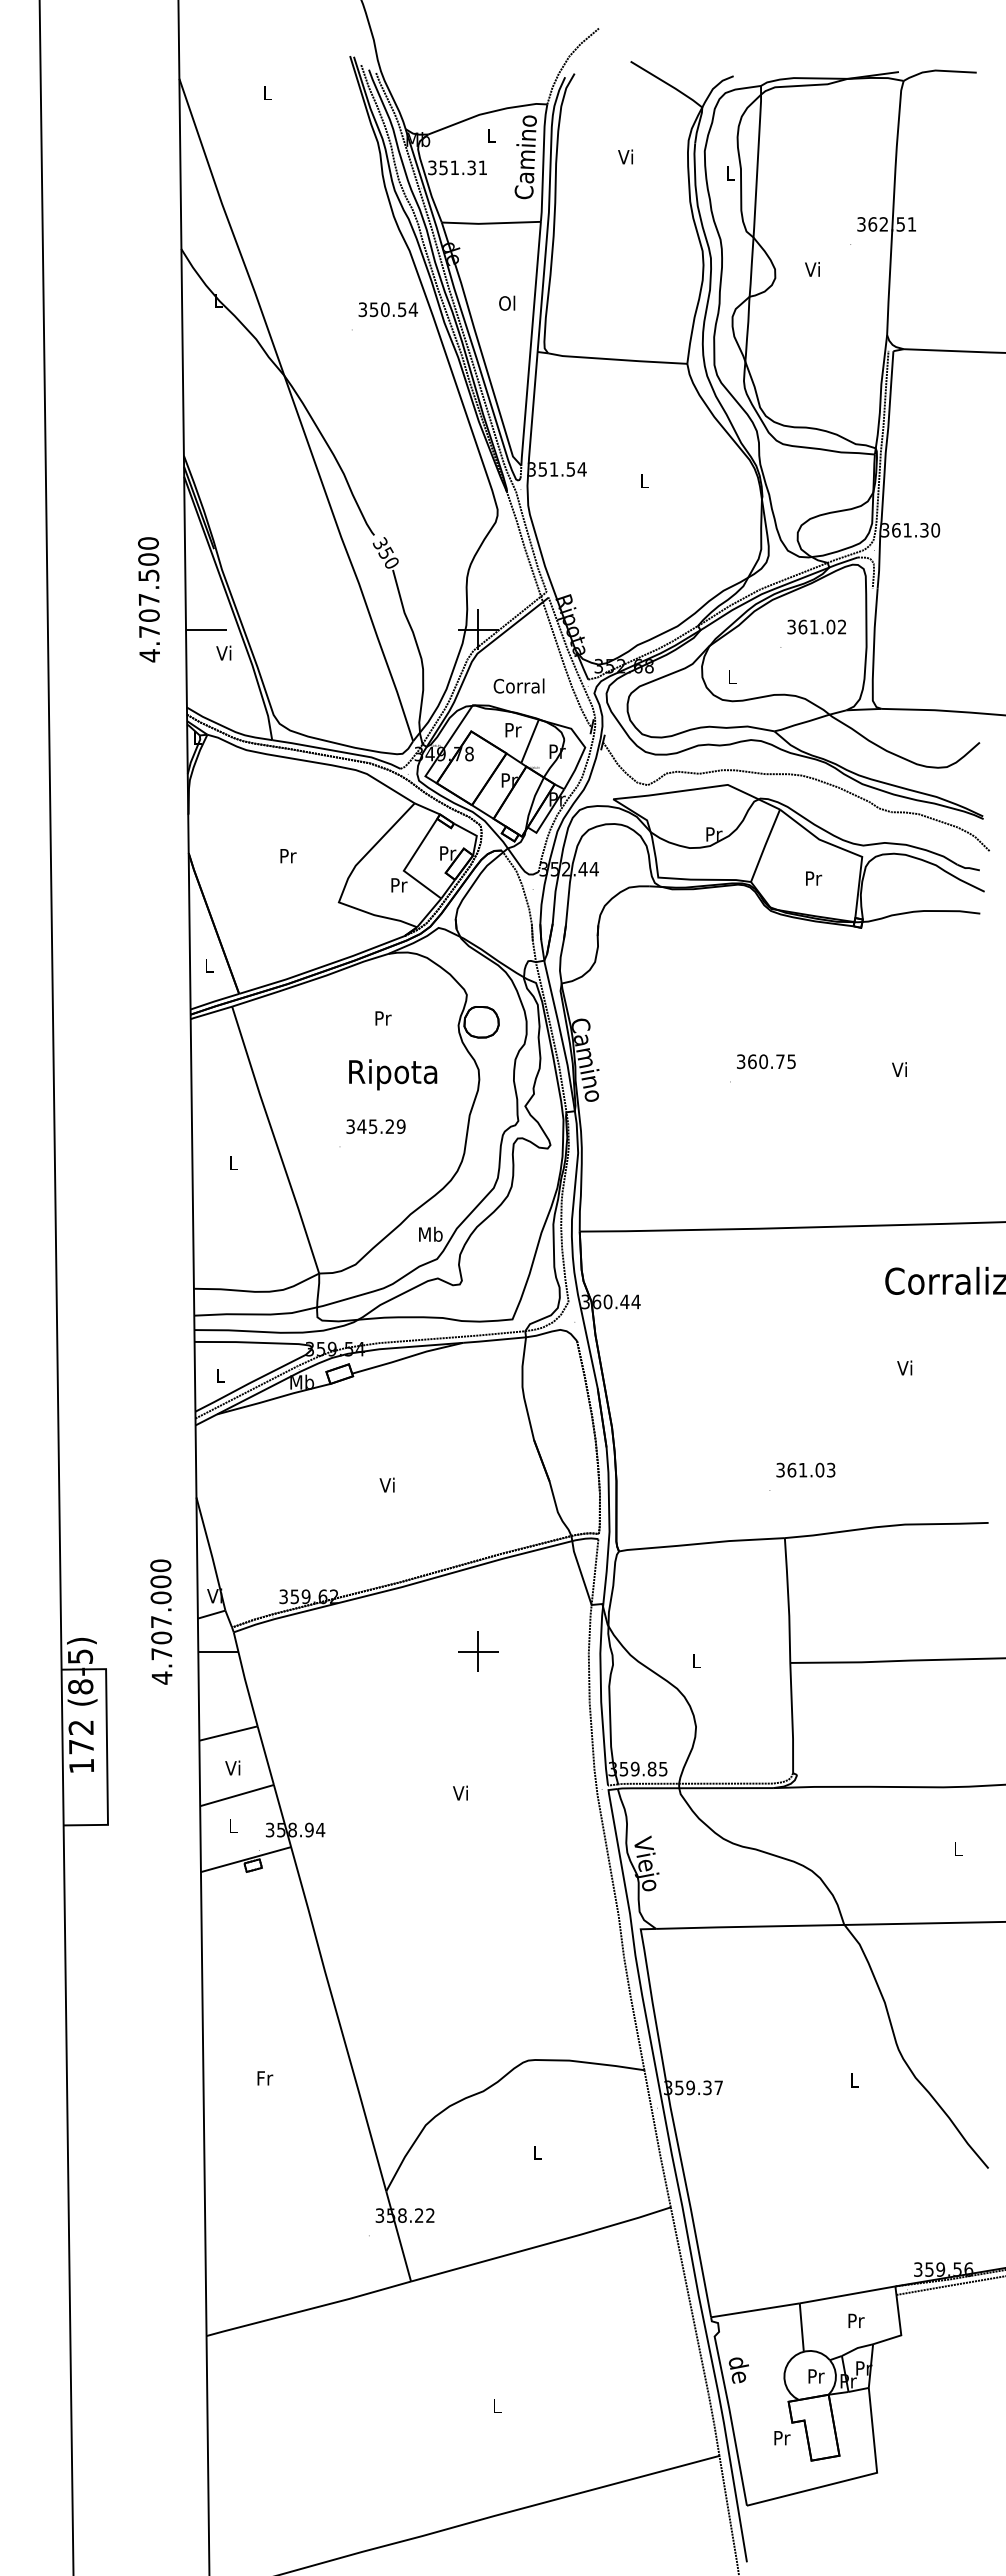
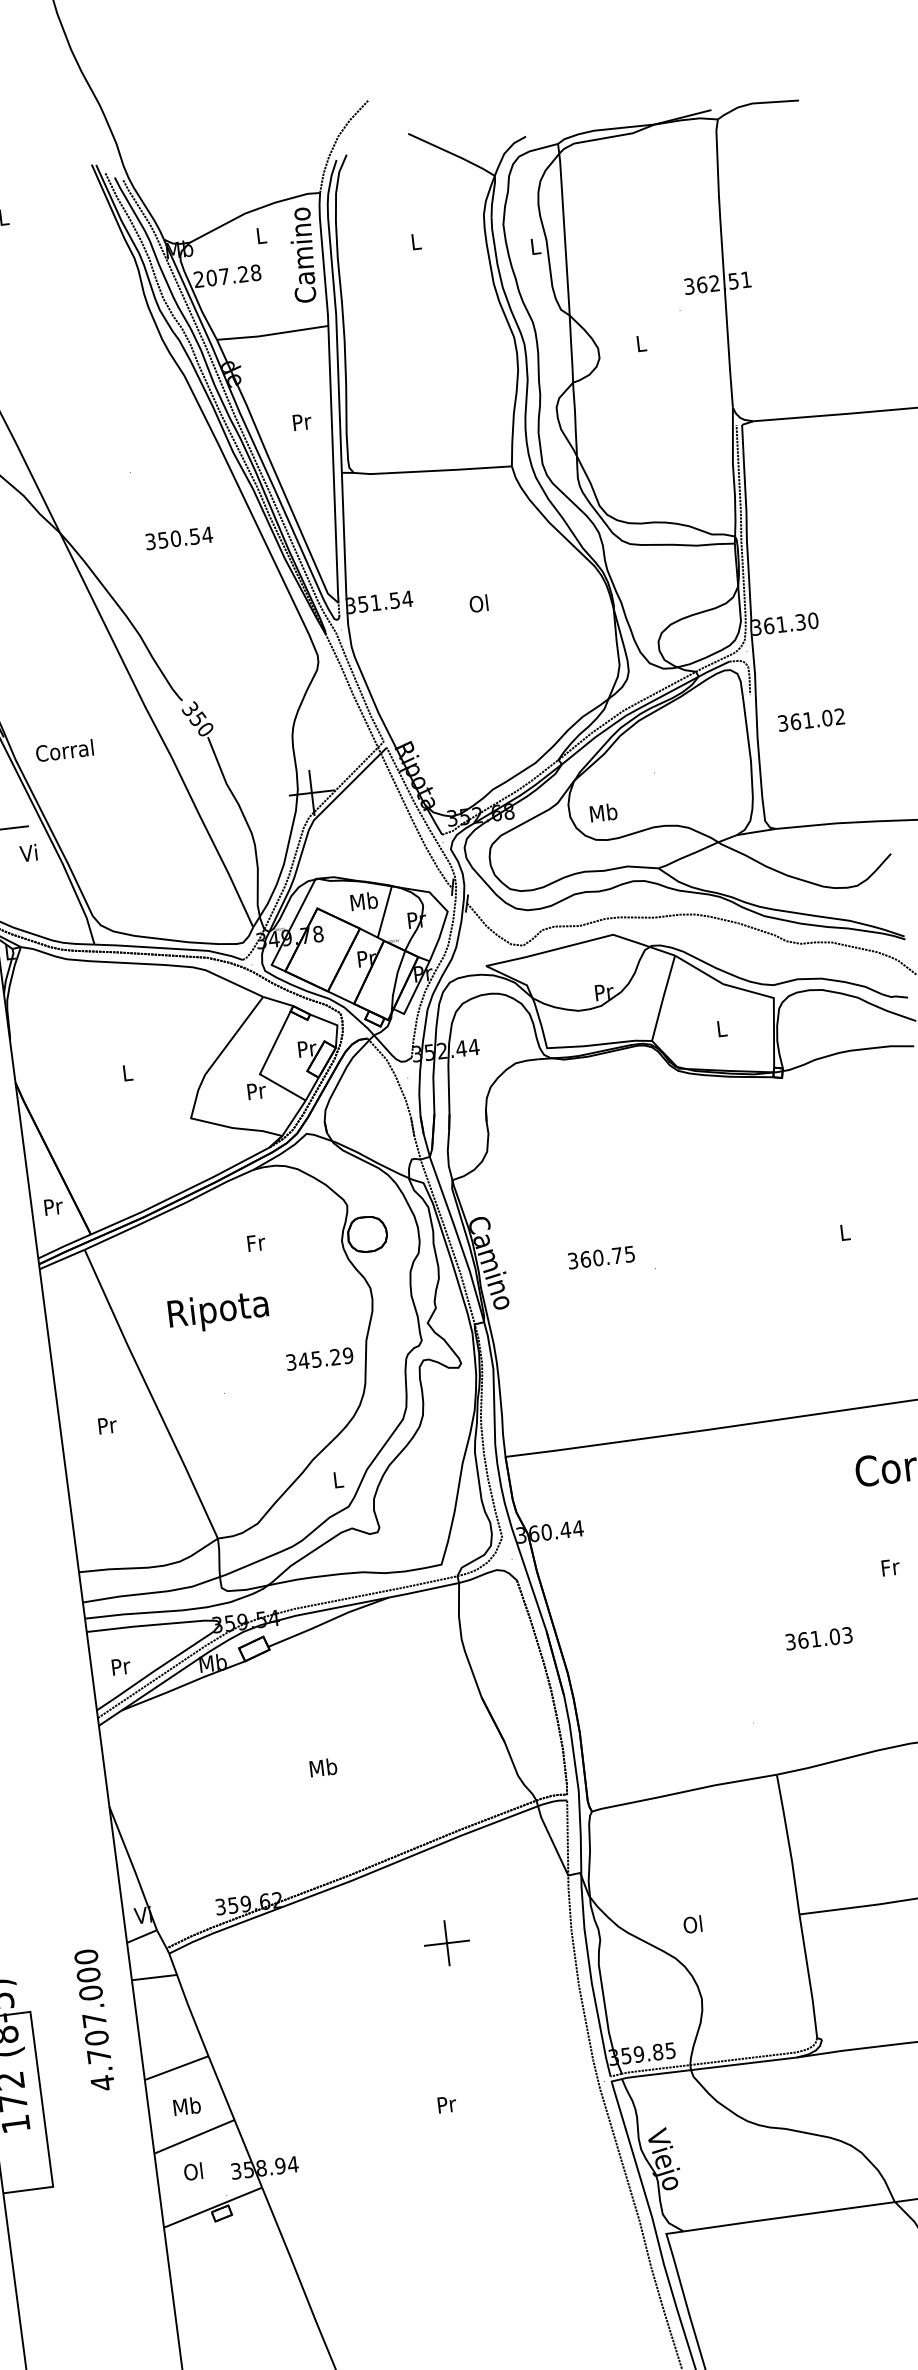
text: (625, 156) -> (414, 241), Vi -> L
text: (457, 167) -> (227, 275), 351.31 -> 207.28
text: (812, 269) -> (640, 343), Vi -> L
text: (507, 302) -> (301, 421), Ol -> Pr
text: (387, 309) -> (178, 538), moved
text: (644, 480) -> (479, 603), L -> Ol
text: (816, 626) -> (811, 719), moved
text: (731, 676) -> (602, 812), L -> Mb
text: (518, 685) -> (64, 750), moved
text: (512, 729) -> (363, 900), Pr -> Mb
text: (288, 856) -> (128, 1073), Pr -> L
text: (814, 878) -> (722, 1028), Pr -> L
text: (209, 965) -> (53, 1206), L -> Pr
text: (383, 1018) -> (256, 1243), Pr -> Fr
text: (766, 1061) -> (601, 1257), moved
text: (899, 1069) -> (843, 1232), Vi -> L
text: (393, 1074) -> (218, 1311), moved
text: (375, 1126) -> (319, 1358), moved
text: (234, 1163) -> (108, 1425), L -> Pr
text: (430, 1233) -> (337, 1478), Mb -> L
text: (905, 1367) -> (890, 1566), Vi -> Fr
text: (221, 1375) -> (121, 1666), L -> Pr
text: (805, 1469) -> (818, 1637), moved
text: (387, 1484) -> (322, 1766), Vi -> Mb
text: (161, 1621) -> (94, 2019), moved
text: (695, 1660) -> (692, 1924), L -> Ol
text: (233, 1767) -> (186, 2105), Vi -> Mb
text: (461, 1792) -> (446, 2103), Vi -> Pr
text: (232, 1825) -> (193, 2171), L -> Ol

